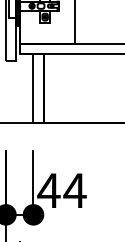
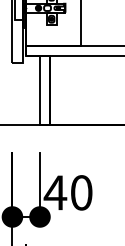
text: (75, 190) -> (81, 192), 44 -> 40

